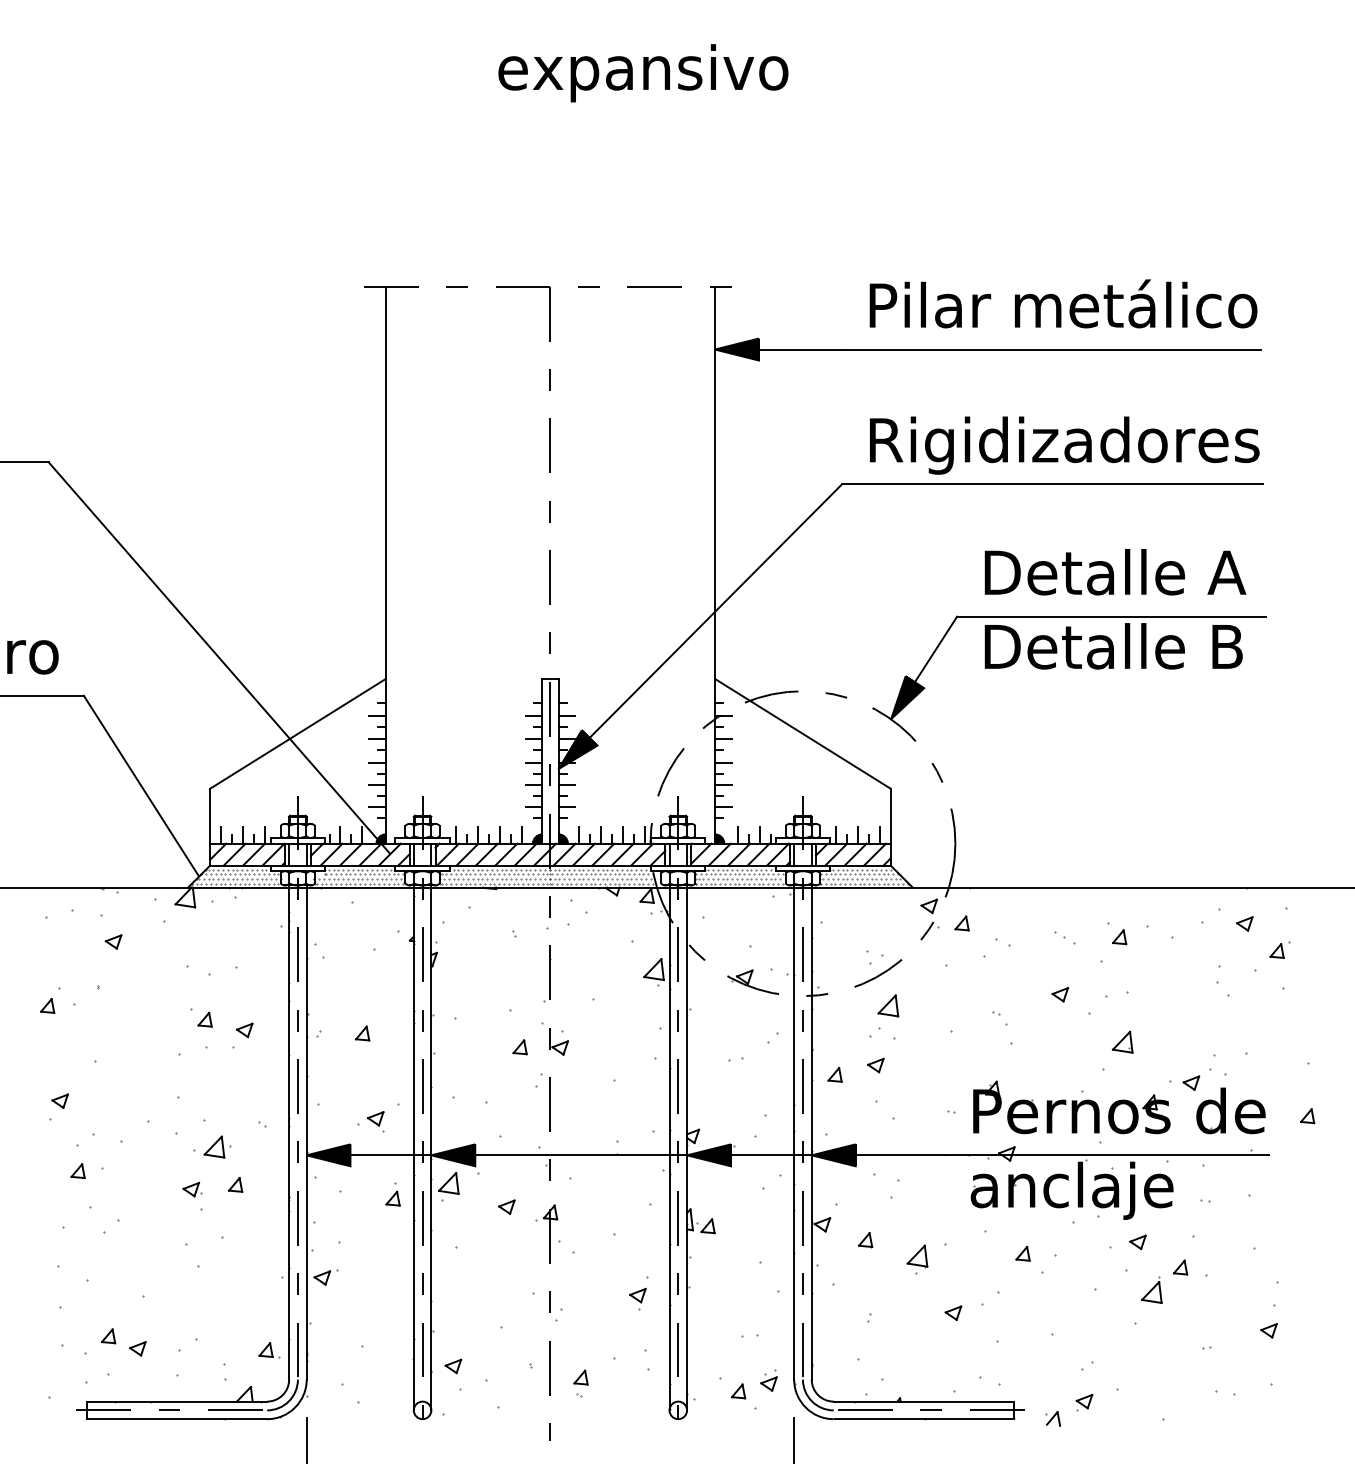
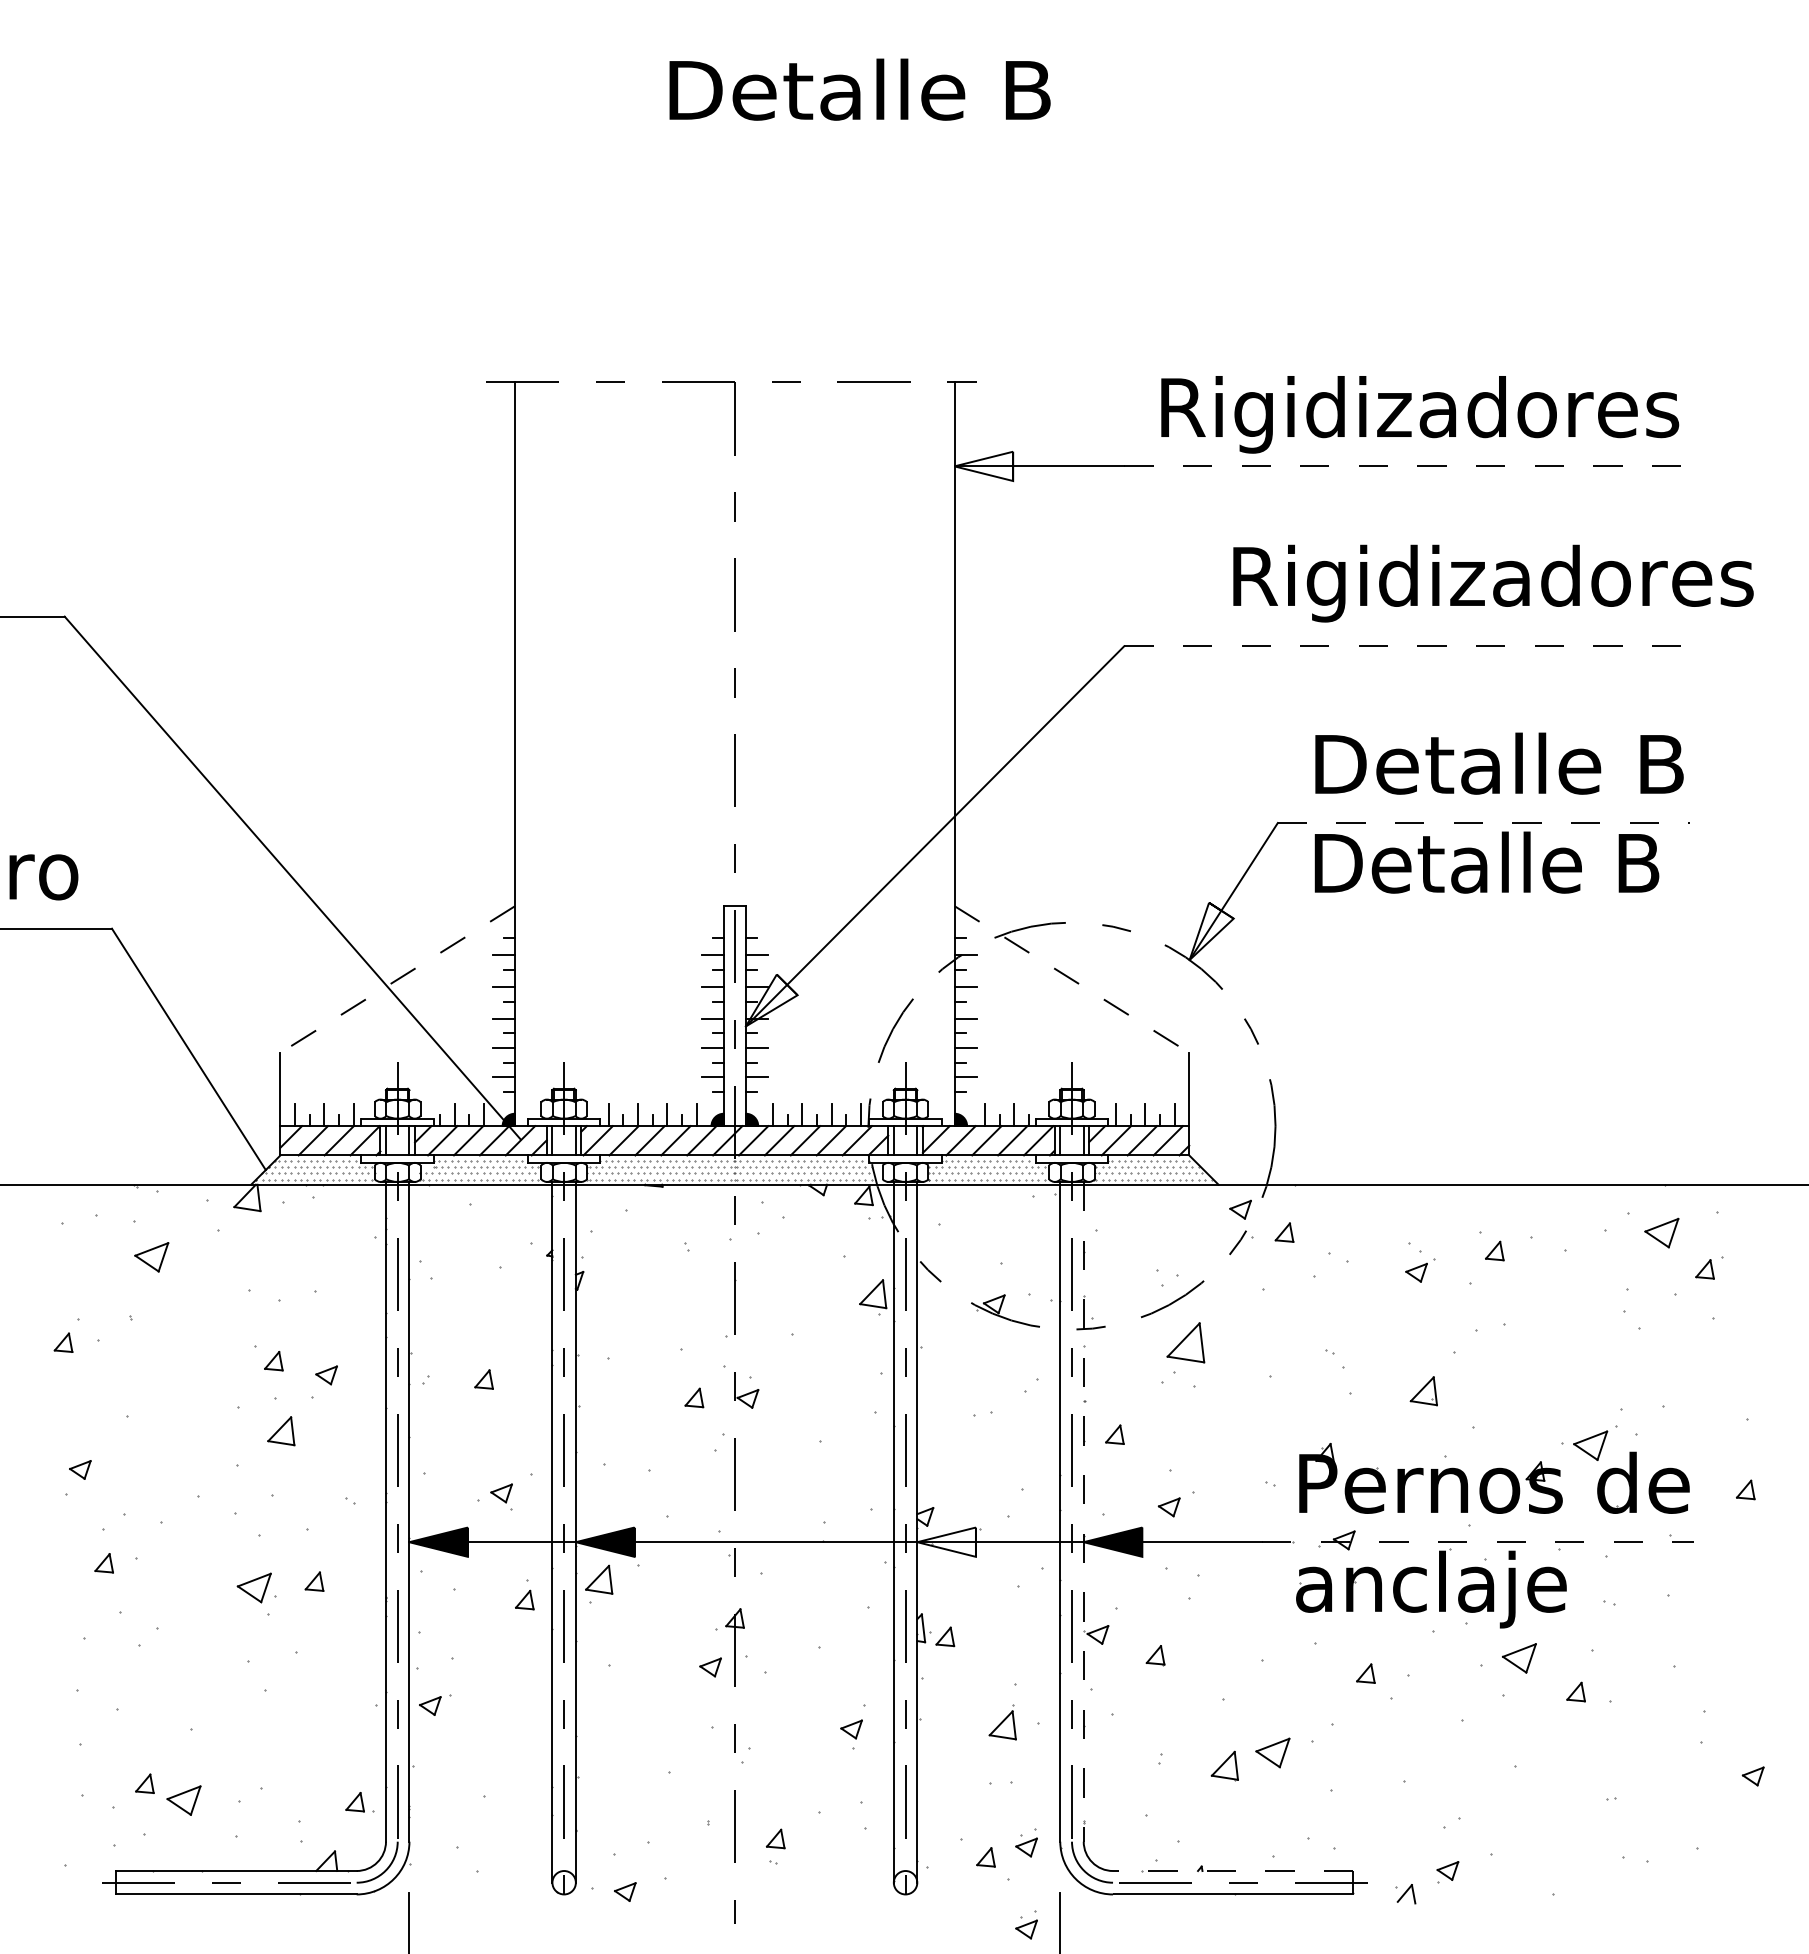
text: (643, 73) -> (858, 97), expansivo -> Detalle B
text: (1066, 309) -> (1424, 412), Pilar metálico -> Rigidizadores
fill: (736, 349) -> (983, 466), removed
line: (1052, 349) -> (1404, 466), solid -> dashed
text: (1064, 445) -> (1493, 583), moved
line: (1052, 484) -> (1404, 646), solid -> dashed
text: (1122, 572) -> (1498, 763), Detalle A -> Detalle B
line: (1111, 617) -> (1483, 823), solid -> dashed
fill: (907, 697) -> (1211, 931), removed
line: (297, 733) -> (397, 979), solid -> dashed
line: (803, 733) -> (1072, 979), solid -> dashed
fill: (577, 749) -> (771, 1000), removed
part: (1244, 924) -> (1661, 1233), size x1.6
part: (113, 942) -> (151, 1257), size x1.6
part: (1060, 994) -> (1416, 1272), moved
part: (888, 1005) -> (1186, 1342), size x1.4
part: (1122, 1042) -> (1423, 1391), moved
part: (875, 1065) -> (1168, 1507), moved
part: (1191, 1082) -> (1590, 1445), size x1.6
line: (811, 1132) -> (1083, 1511), solid -> dashed
part: (214, 1147) -> (281, 1431), moved
fill: (708, 1154) -> (946, 1541), removed
line: (1107, 1155) -> (1478, 1542), solid -> dashed
part: (192, 1189) -> (256, 1587), size x1.6
part: (506, 1207) -> (710, 1667), moved
part: (1137, 1242) -> (1518, 1658), size x1.6
part: (917, 1255) -> (1224, 1765), moved
part: (1151, 1290) -> (1002, 1722), moved
part: (953, 1312) -> (1272, 1752), size x1.6
part: (1268, 1330) -> (1752, 1776), moved
part: (137, 1348) -> (183, 1800), size x1.6
part: (453, 1366) -> (625, 1891), moved
line: (923, 1401) -> (1232, 1871), solid -> dashed
part: (768, 1441) -> (1026, 1924), added

